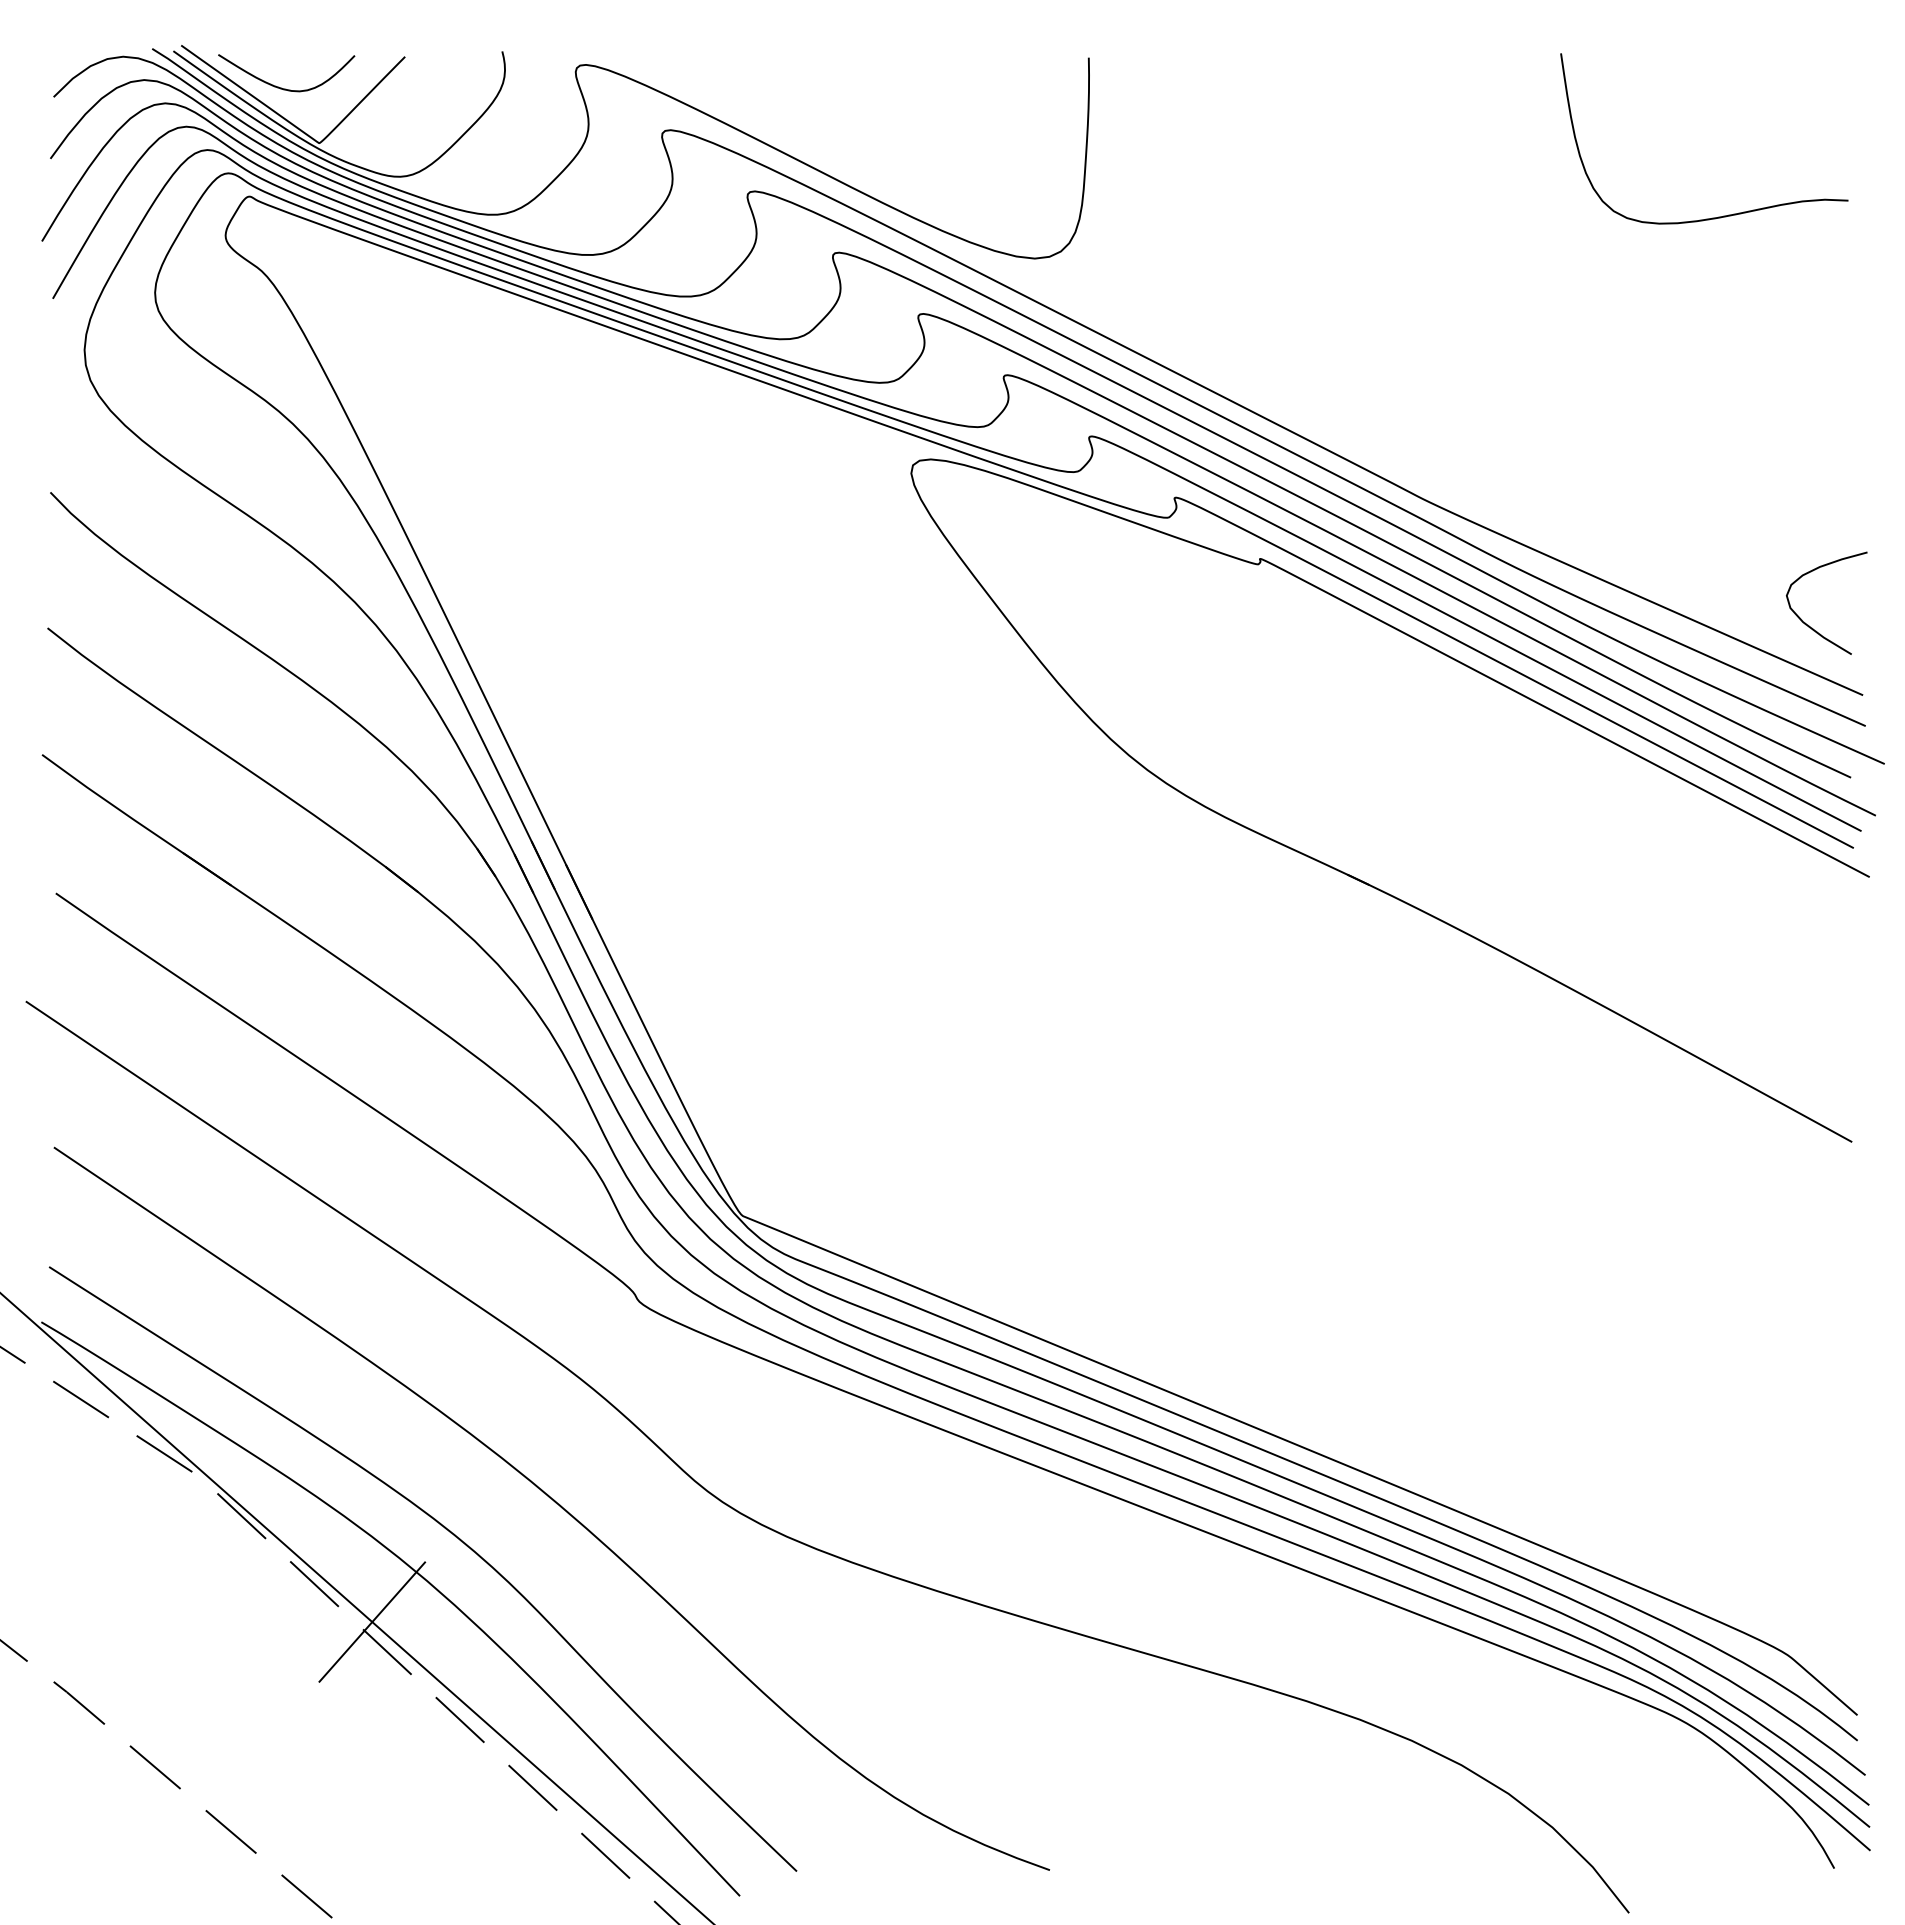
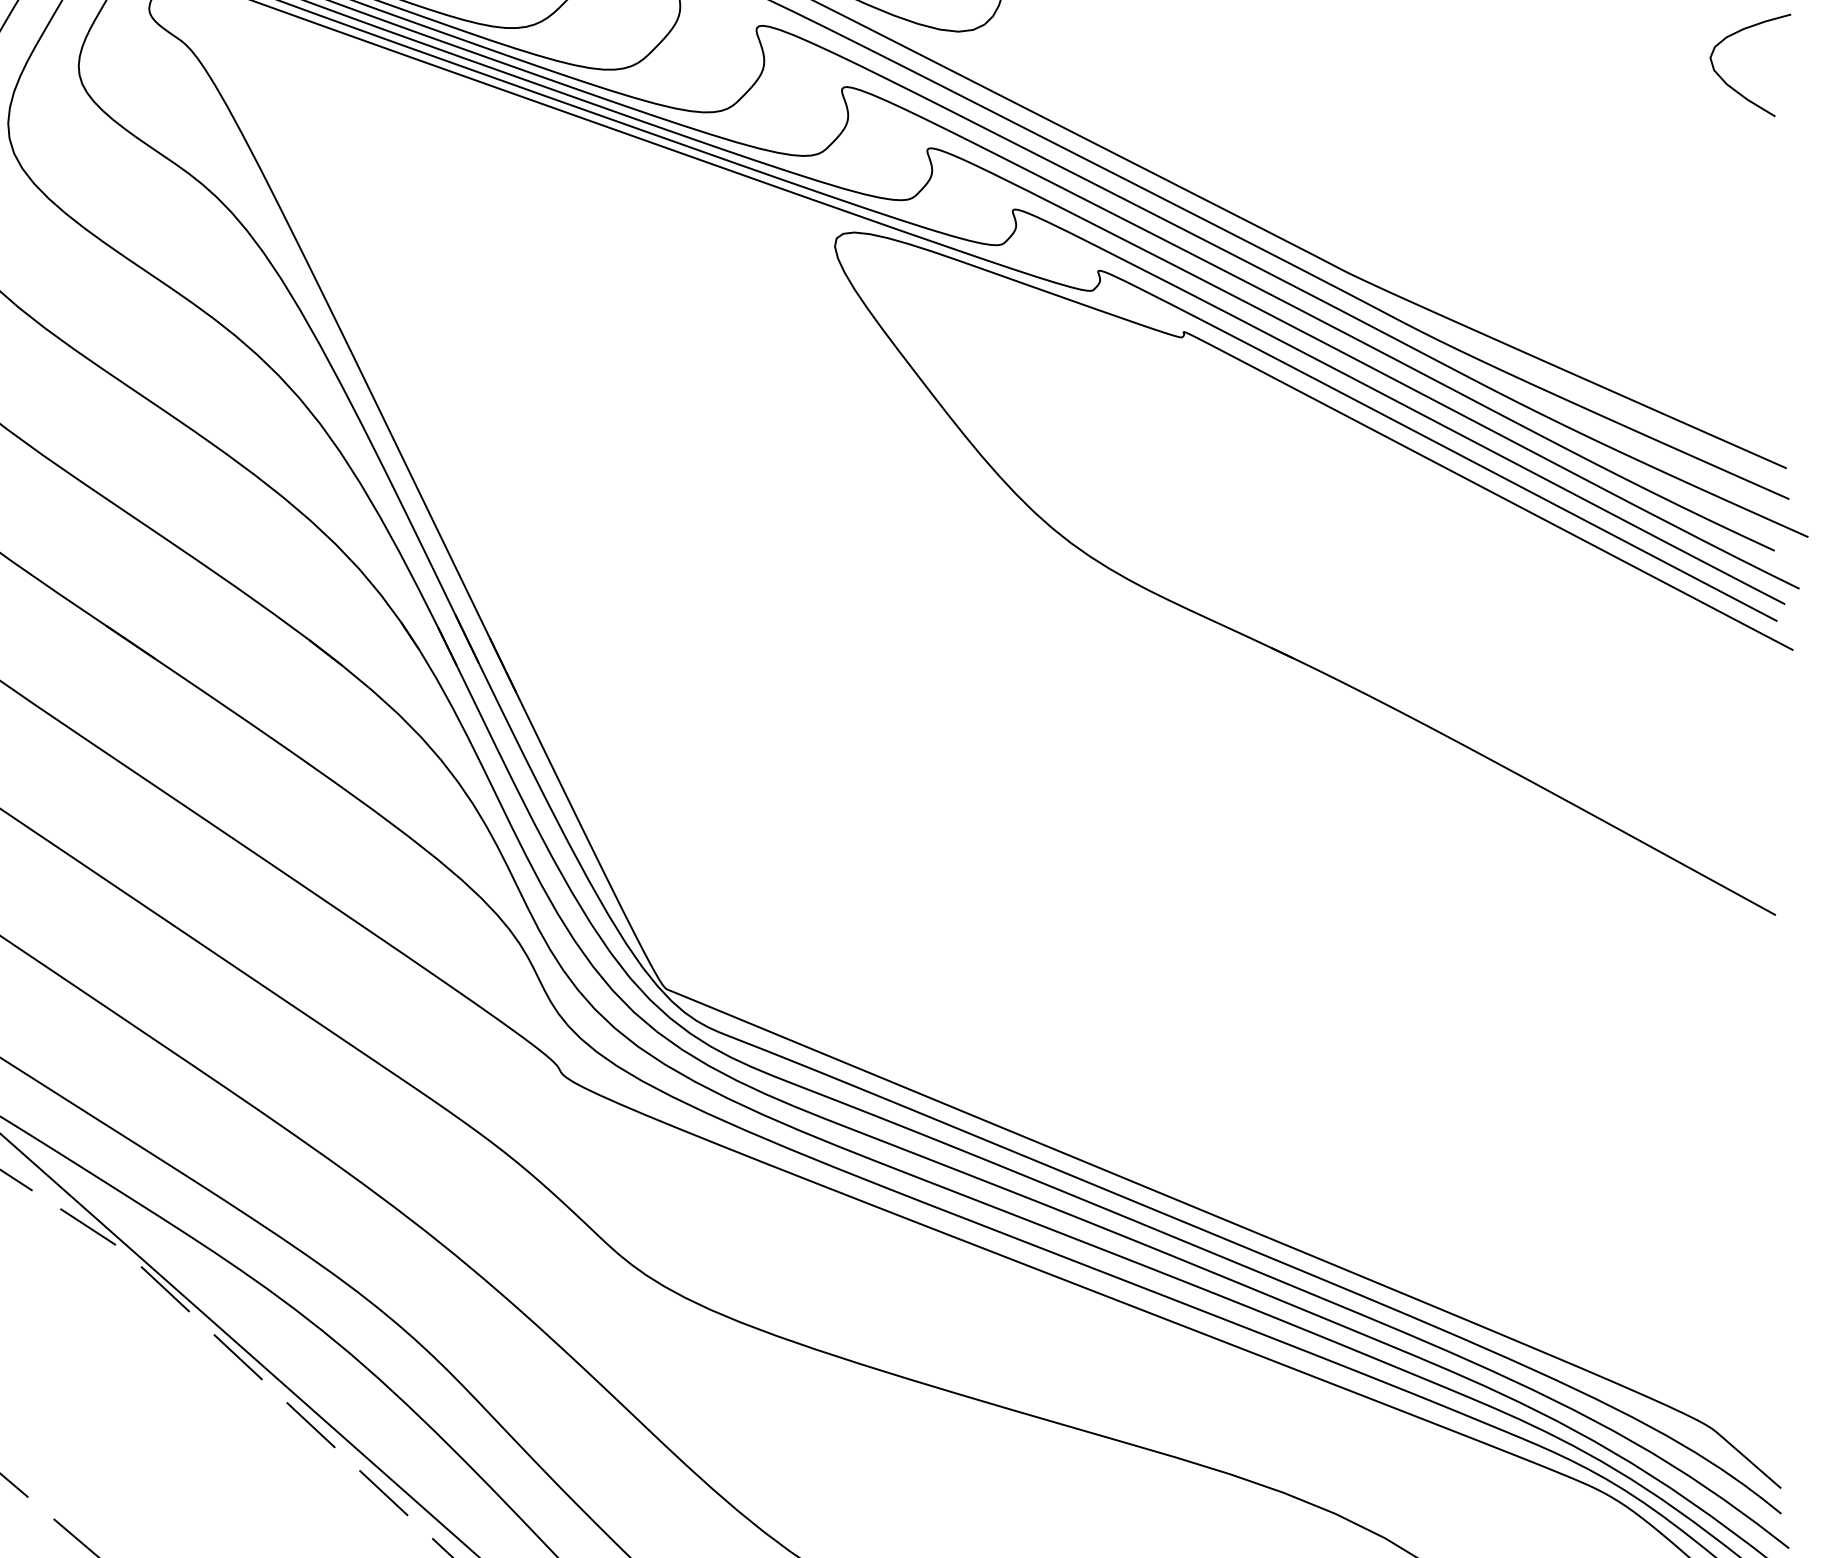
curve: (1809, 625) -> (1733, 87), moved
line: (372, 1621) -> (296, 1394), removed

